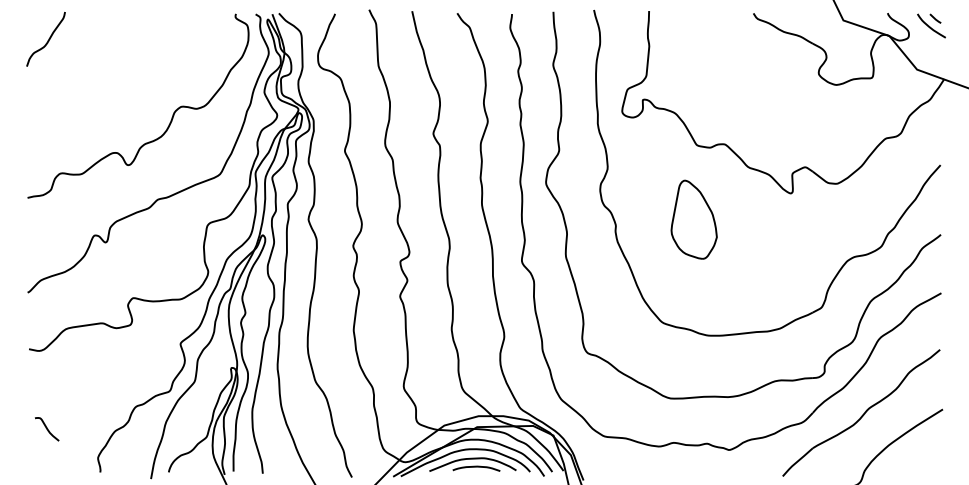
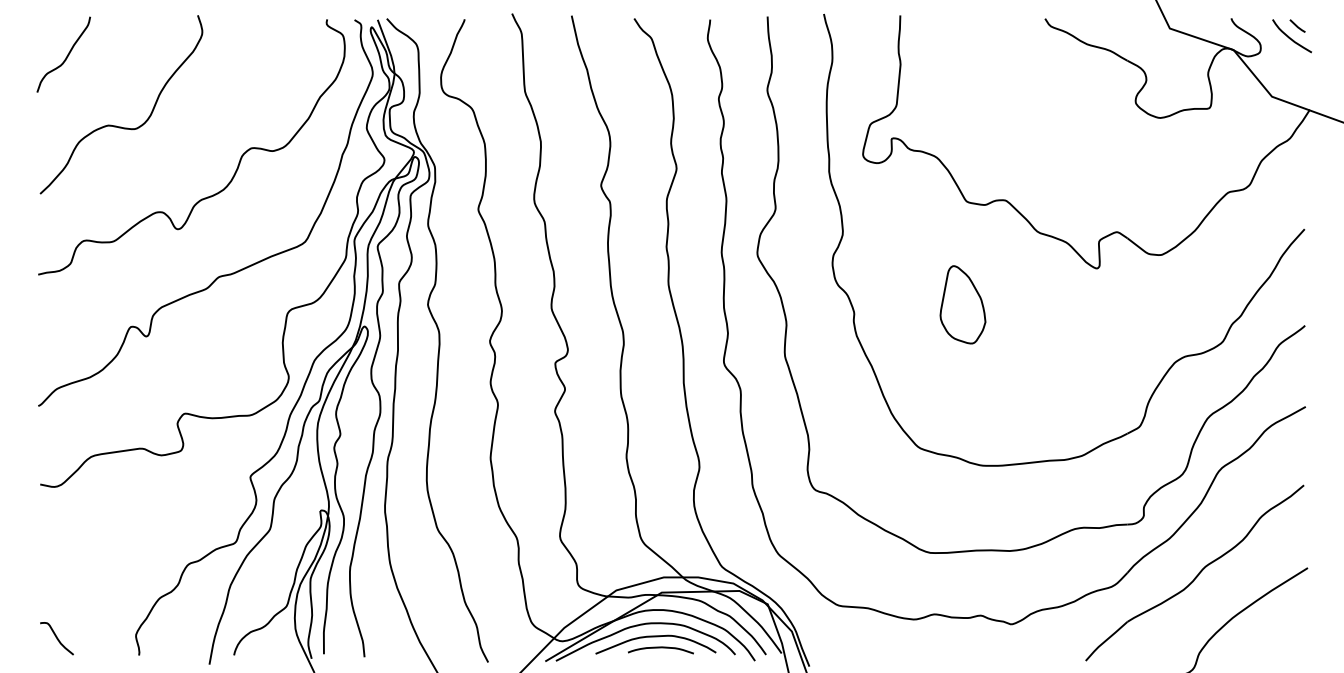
curve: (86, 90) -> (119, 125), added
part: (694, 219) -> (963, 304), size x0.71
curve: (47, 429) -> (57, 638), moved

